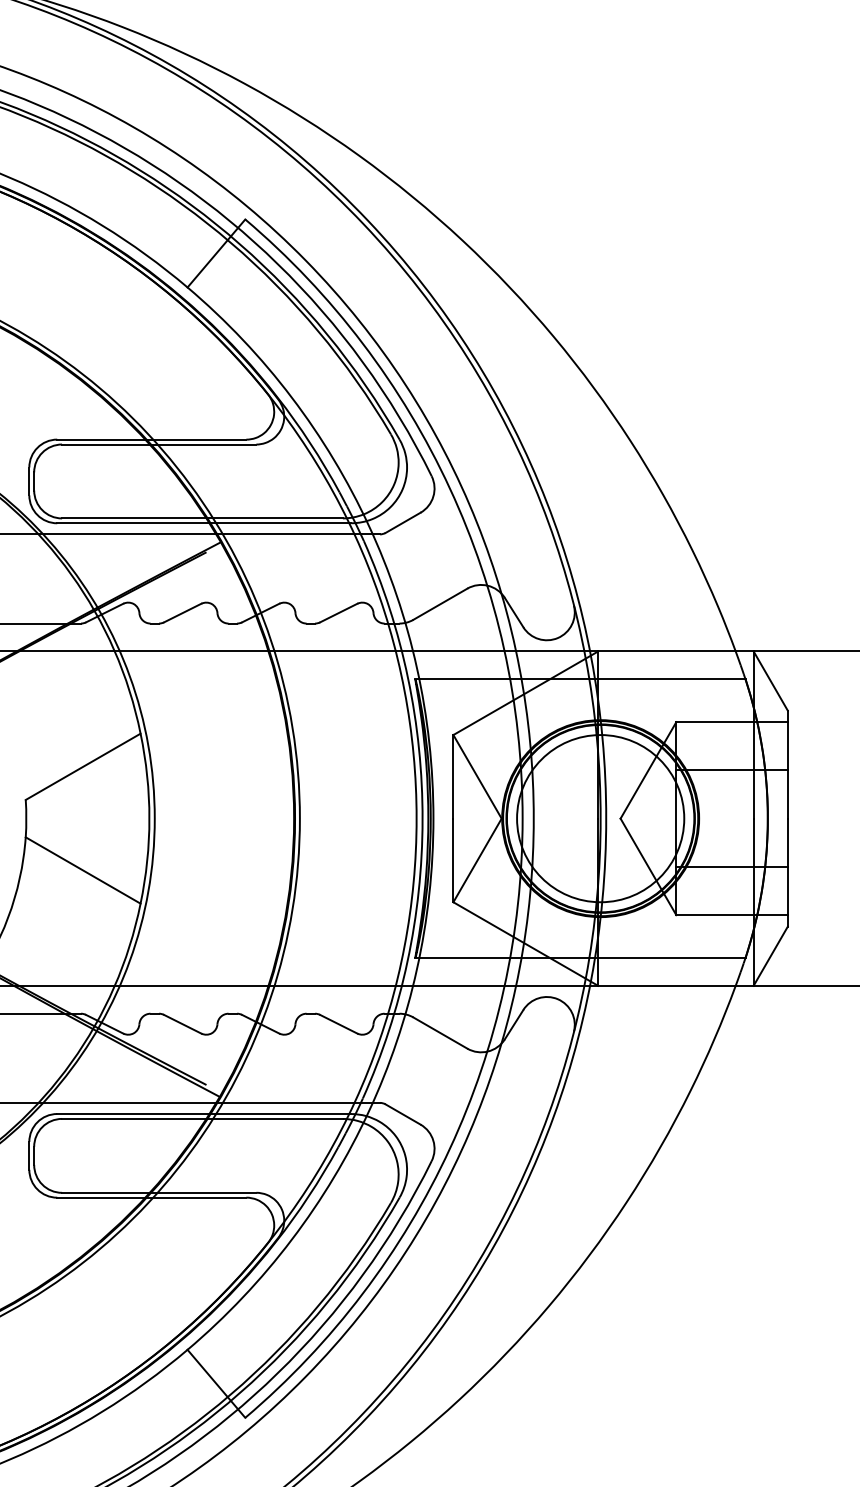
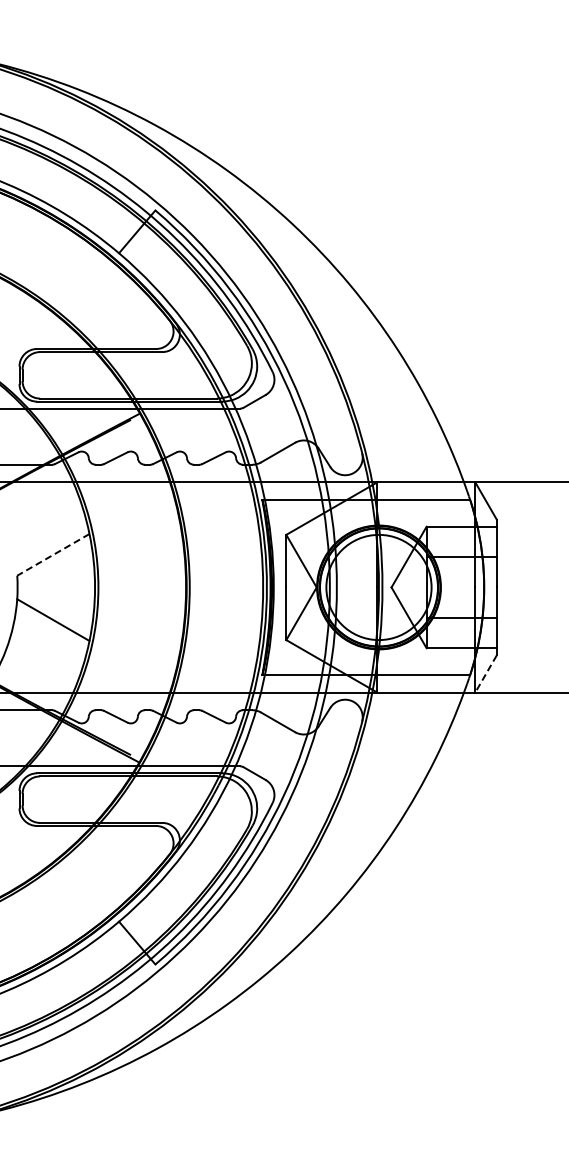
line: (83, 766) -> (53, 554), solid -> dashed
line: (771, 956) -> (486, 674), solid -> dashed

